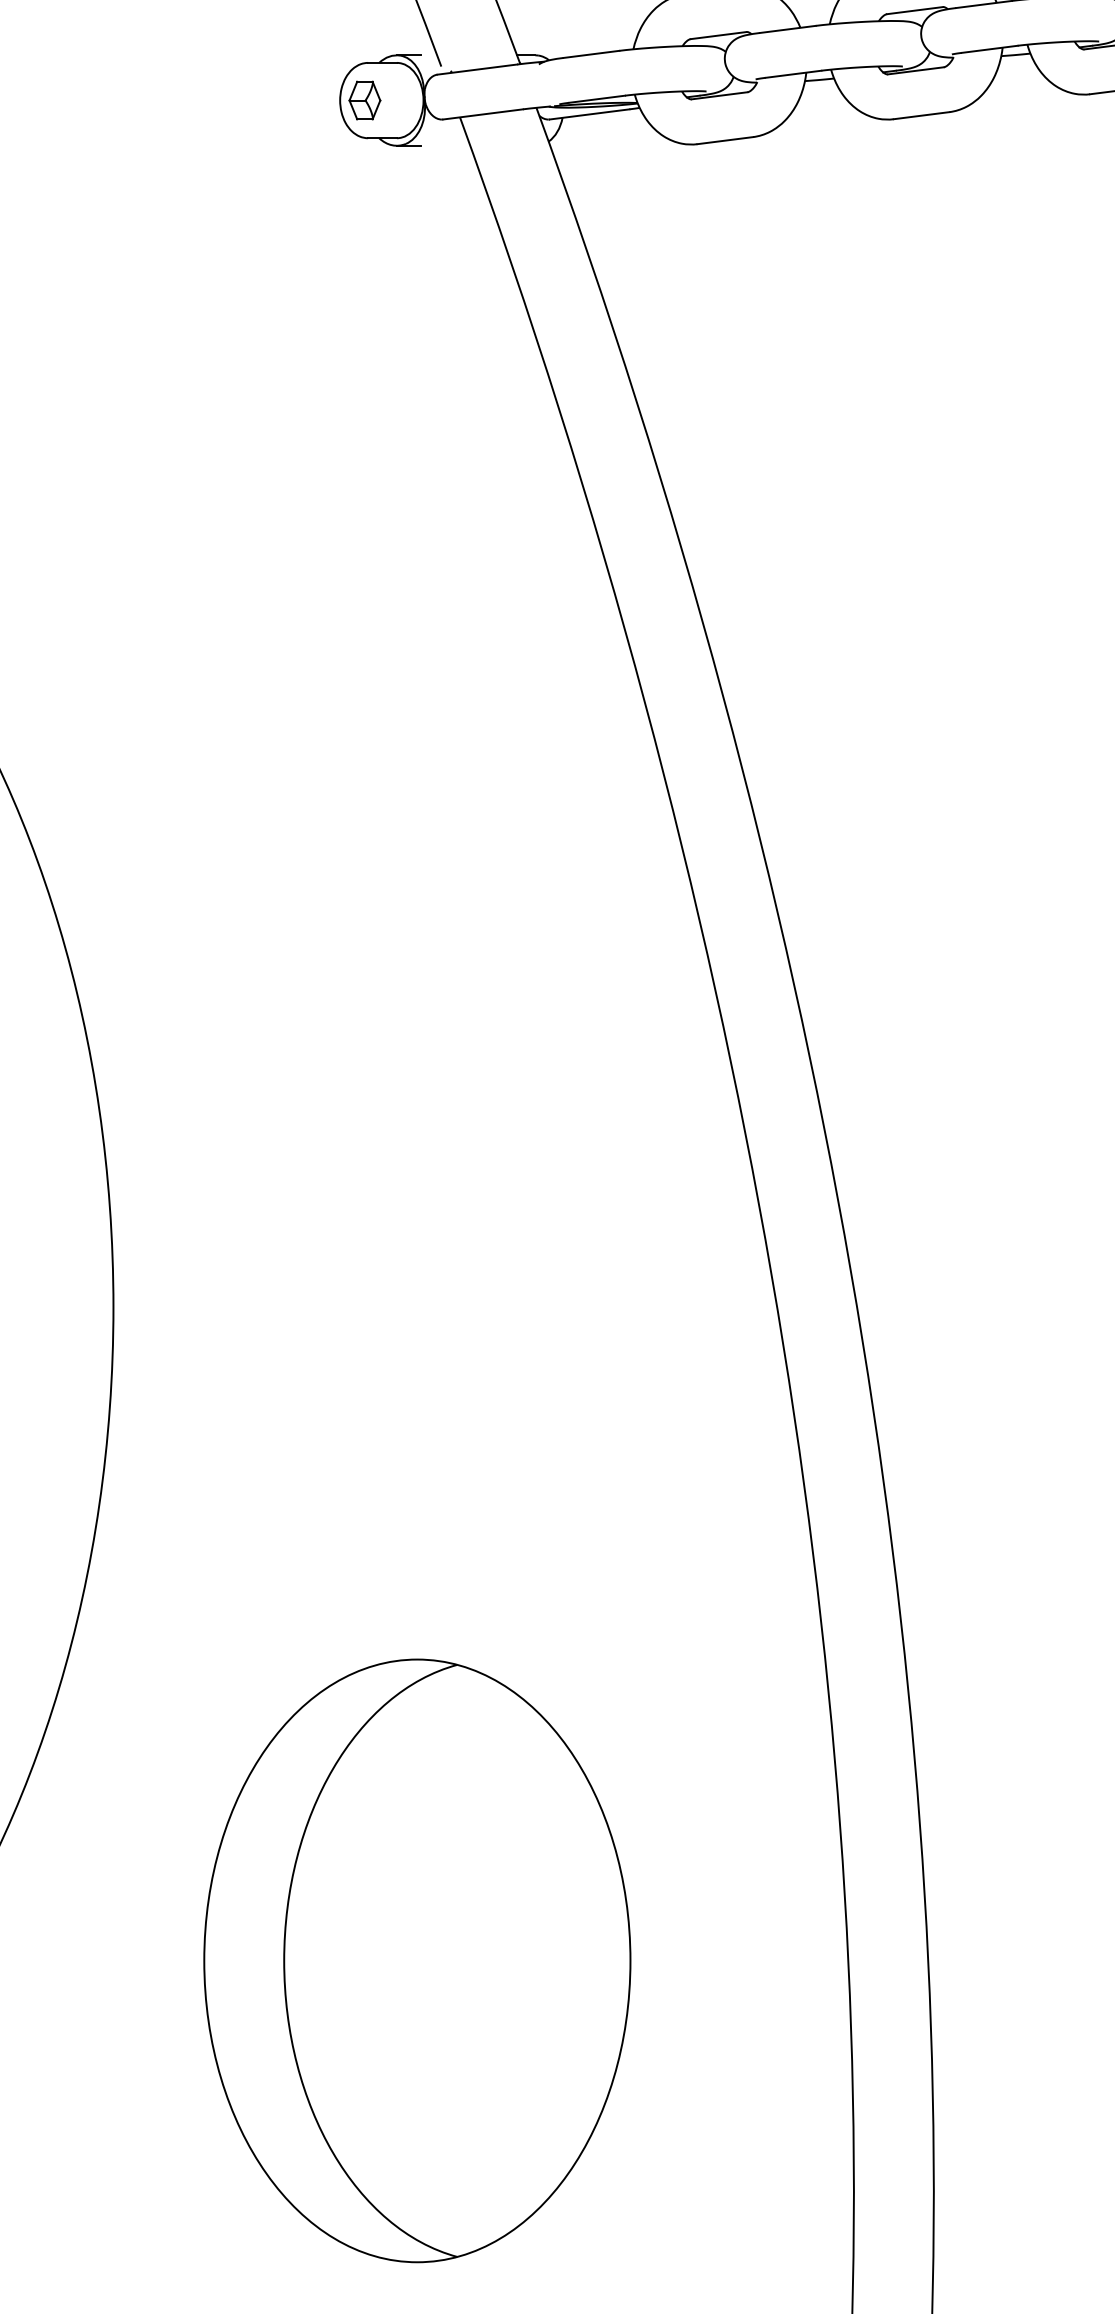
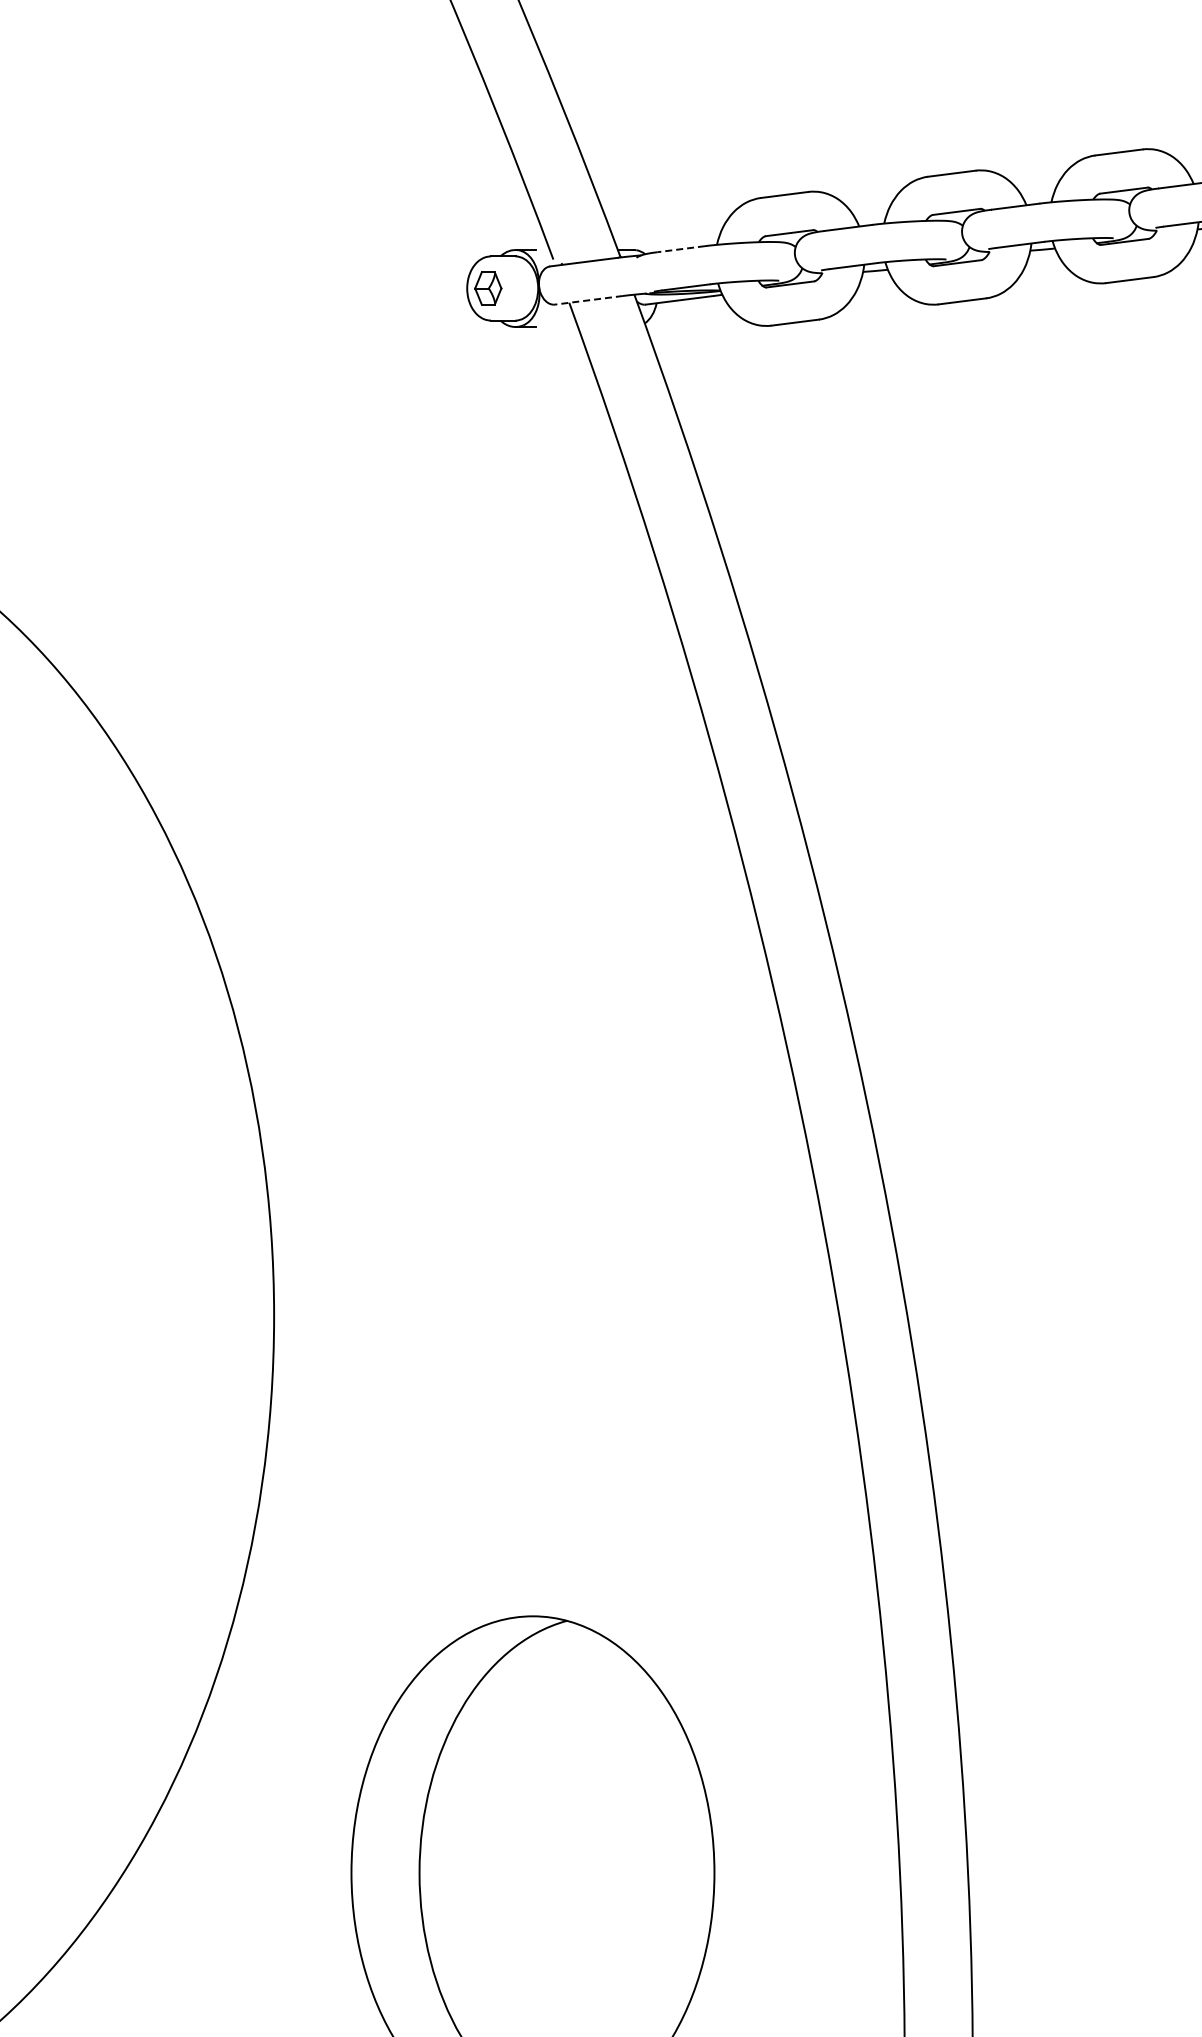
line: (591, 54) -> (681, 249), solid -> dashed
line: (482, 114) -> (588, 300), solid -> dashed

